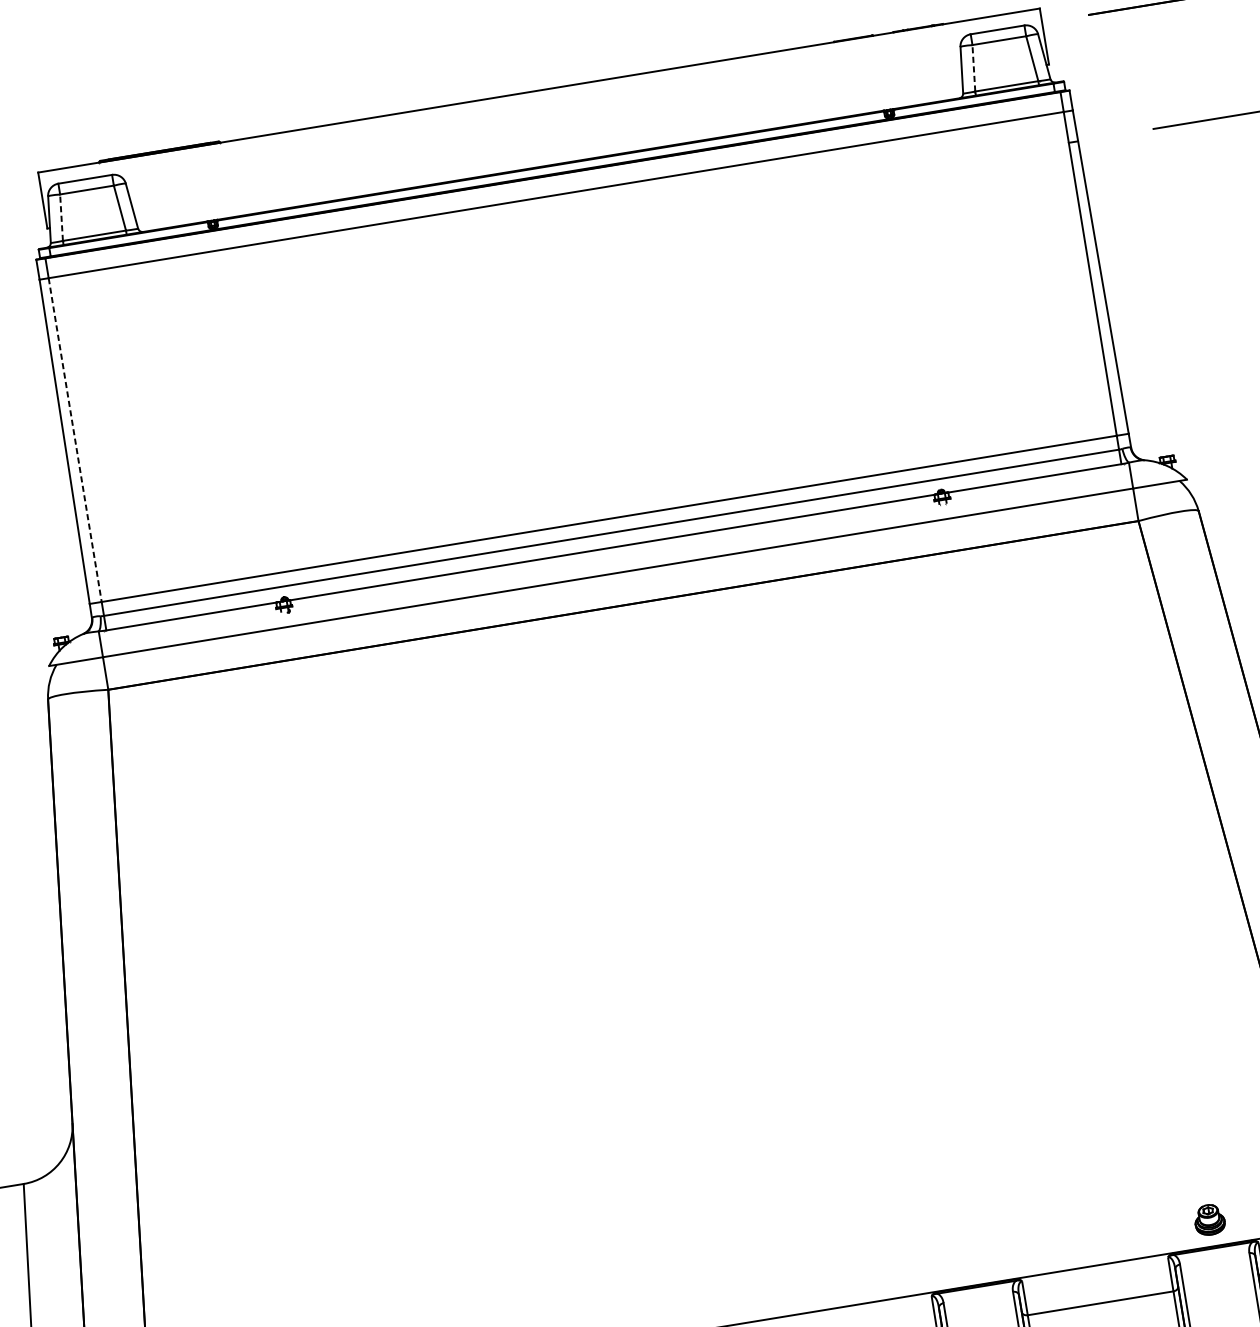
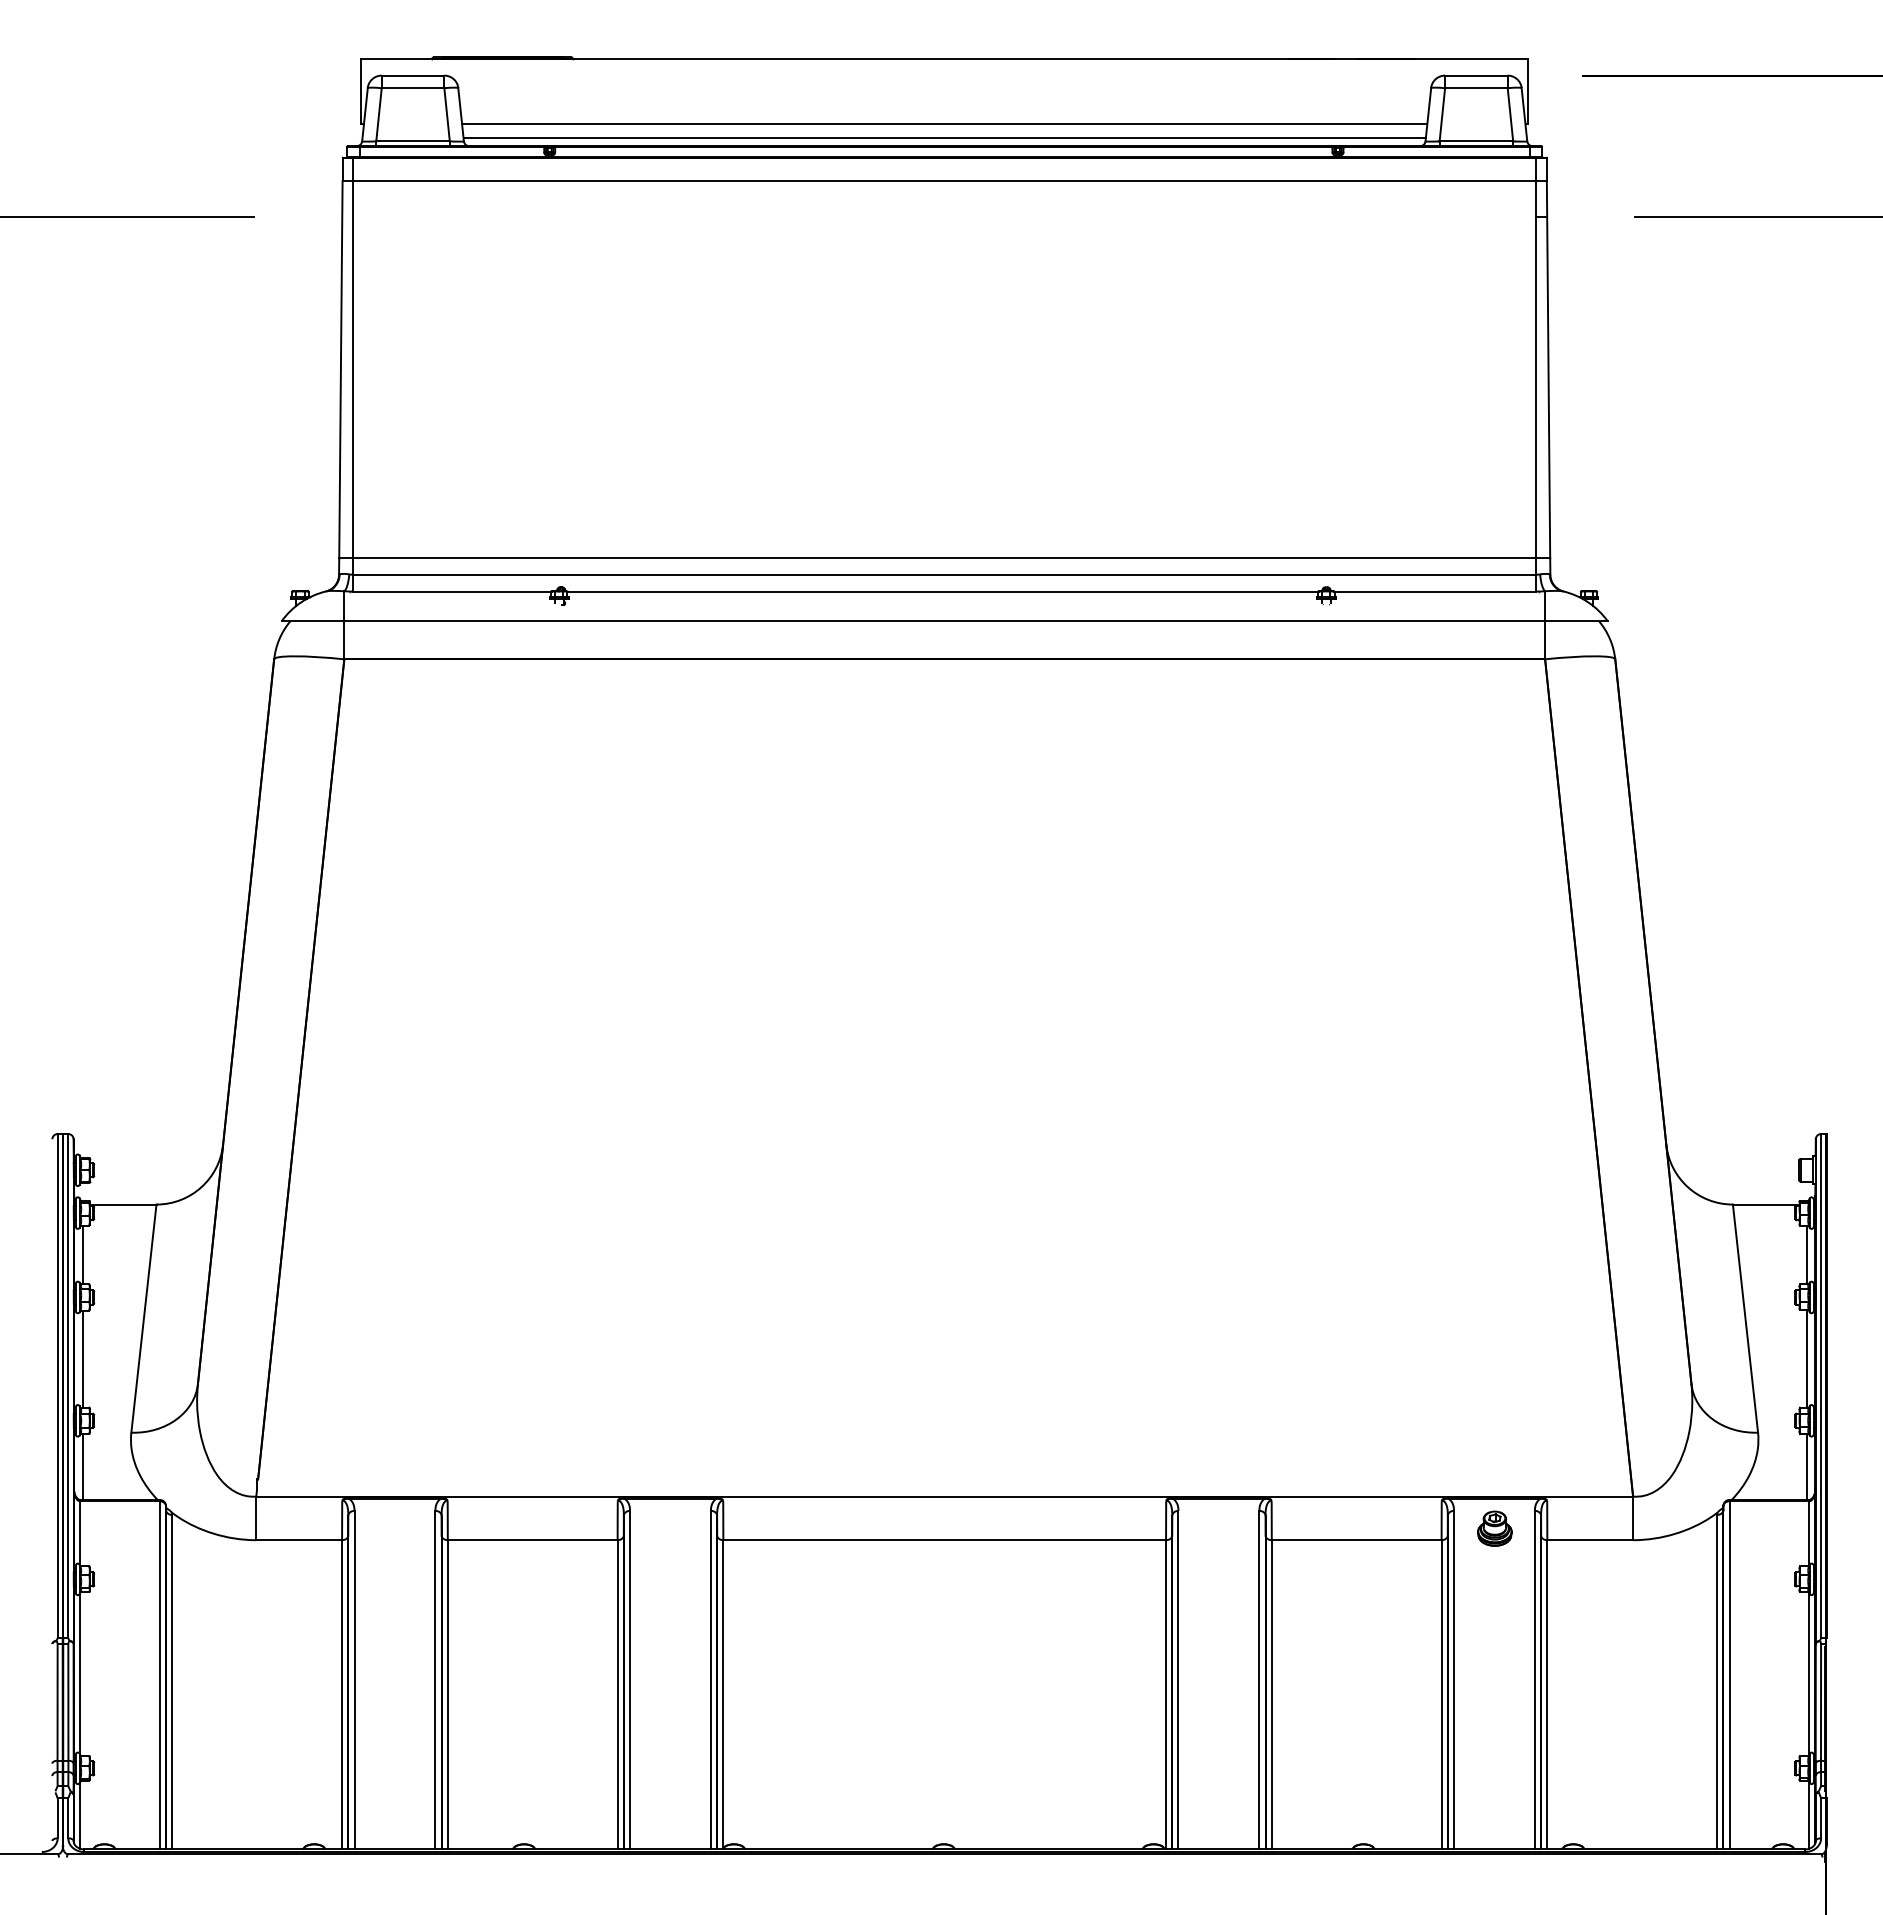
line: (973, 68) -> (1442, 114), dashed -> solid
line: (548, 146) -> (944, 124), added
line: (549, 157) -> (944, 137), added
line: (61, 217) -> (379, 114), dashed -> solid
line: (75, 439) -> (353, 369), dashed -> solid
part: (1209, 1219) -> (1494, 1528), moved

